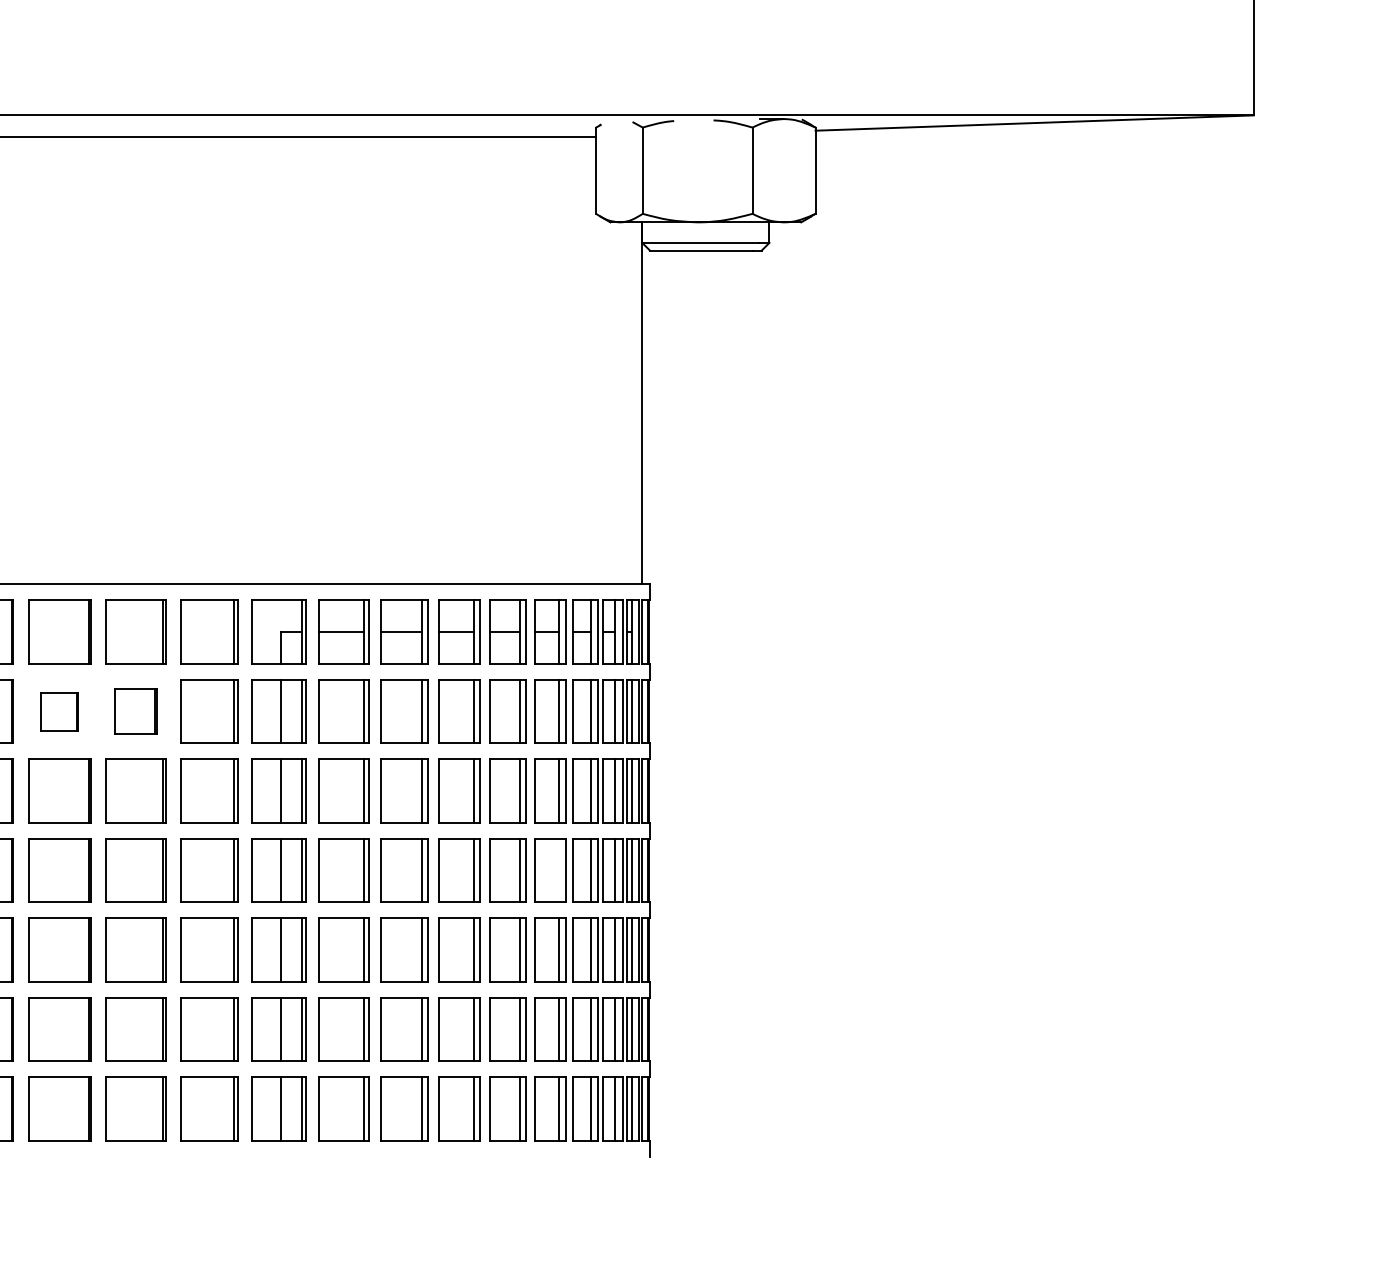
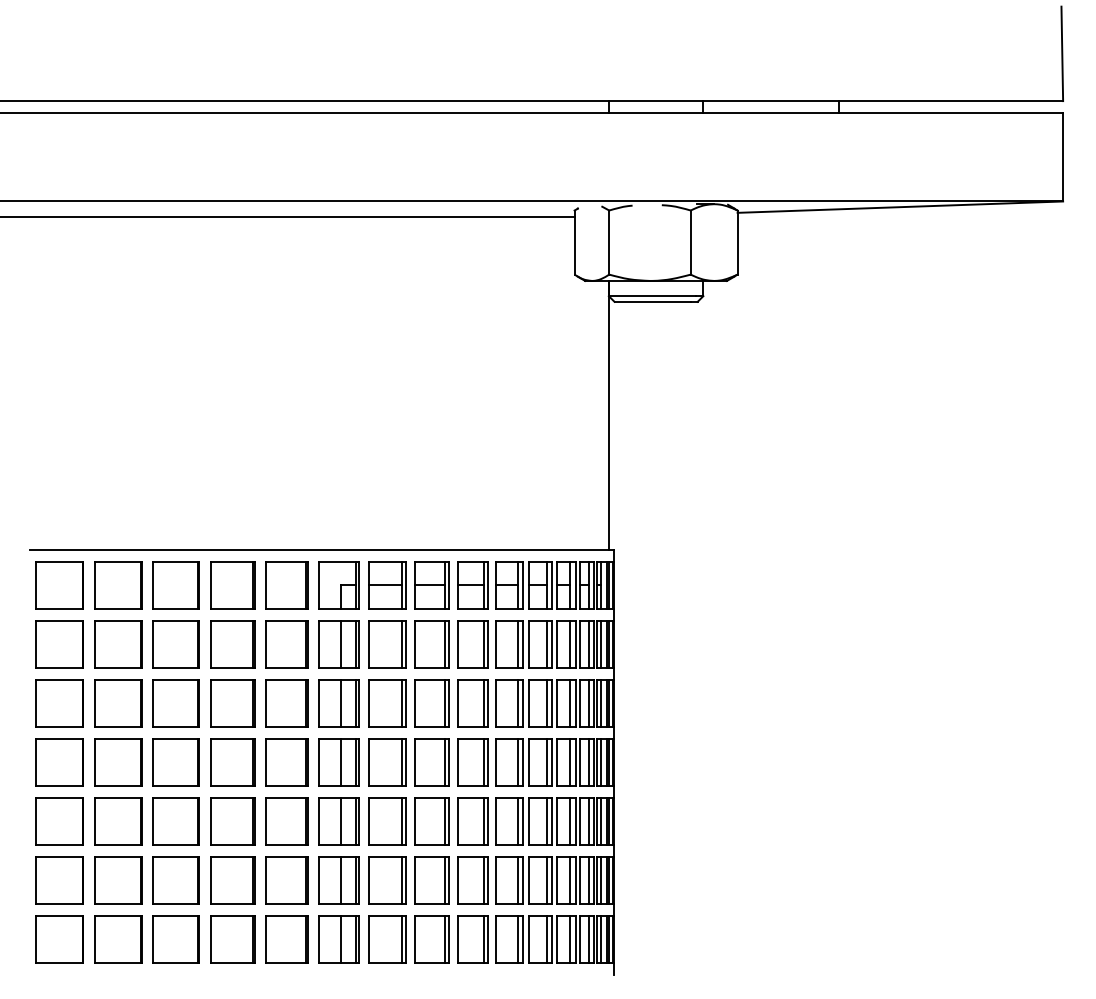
part: (58, 711) -> (175, 644), size x1.67
part: (135, 711) -> (232, 644), size x1.43
line: (558, 870) -> (546, 762), added

